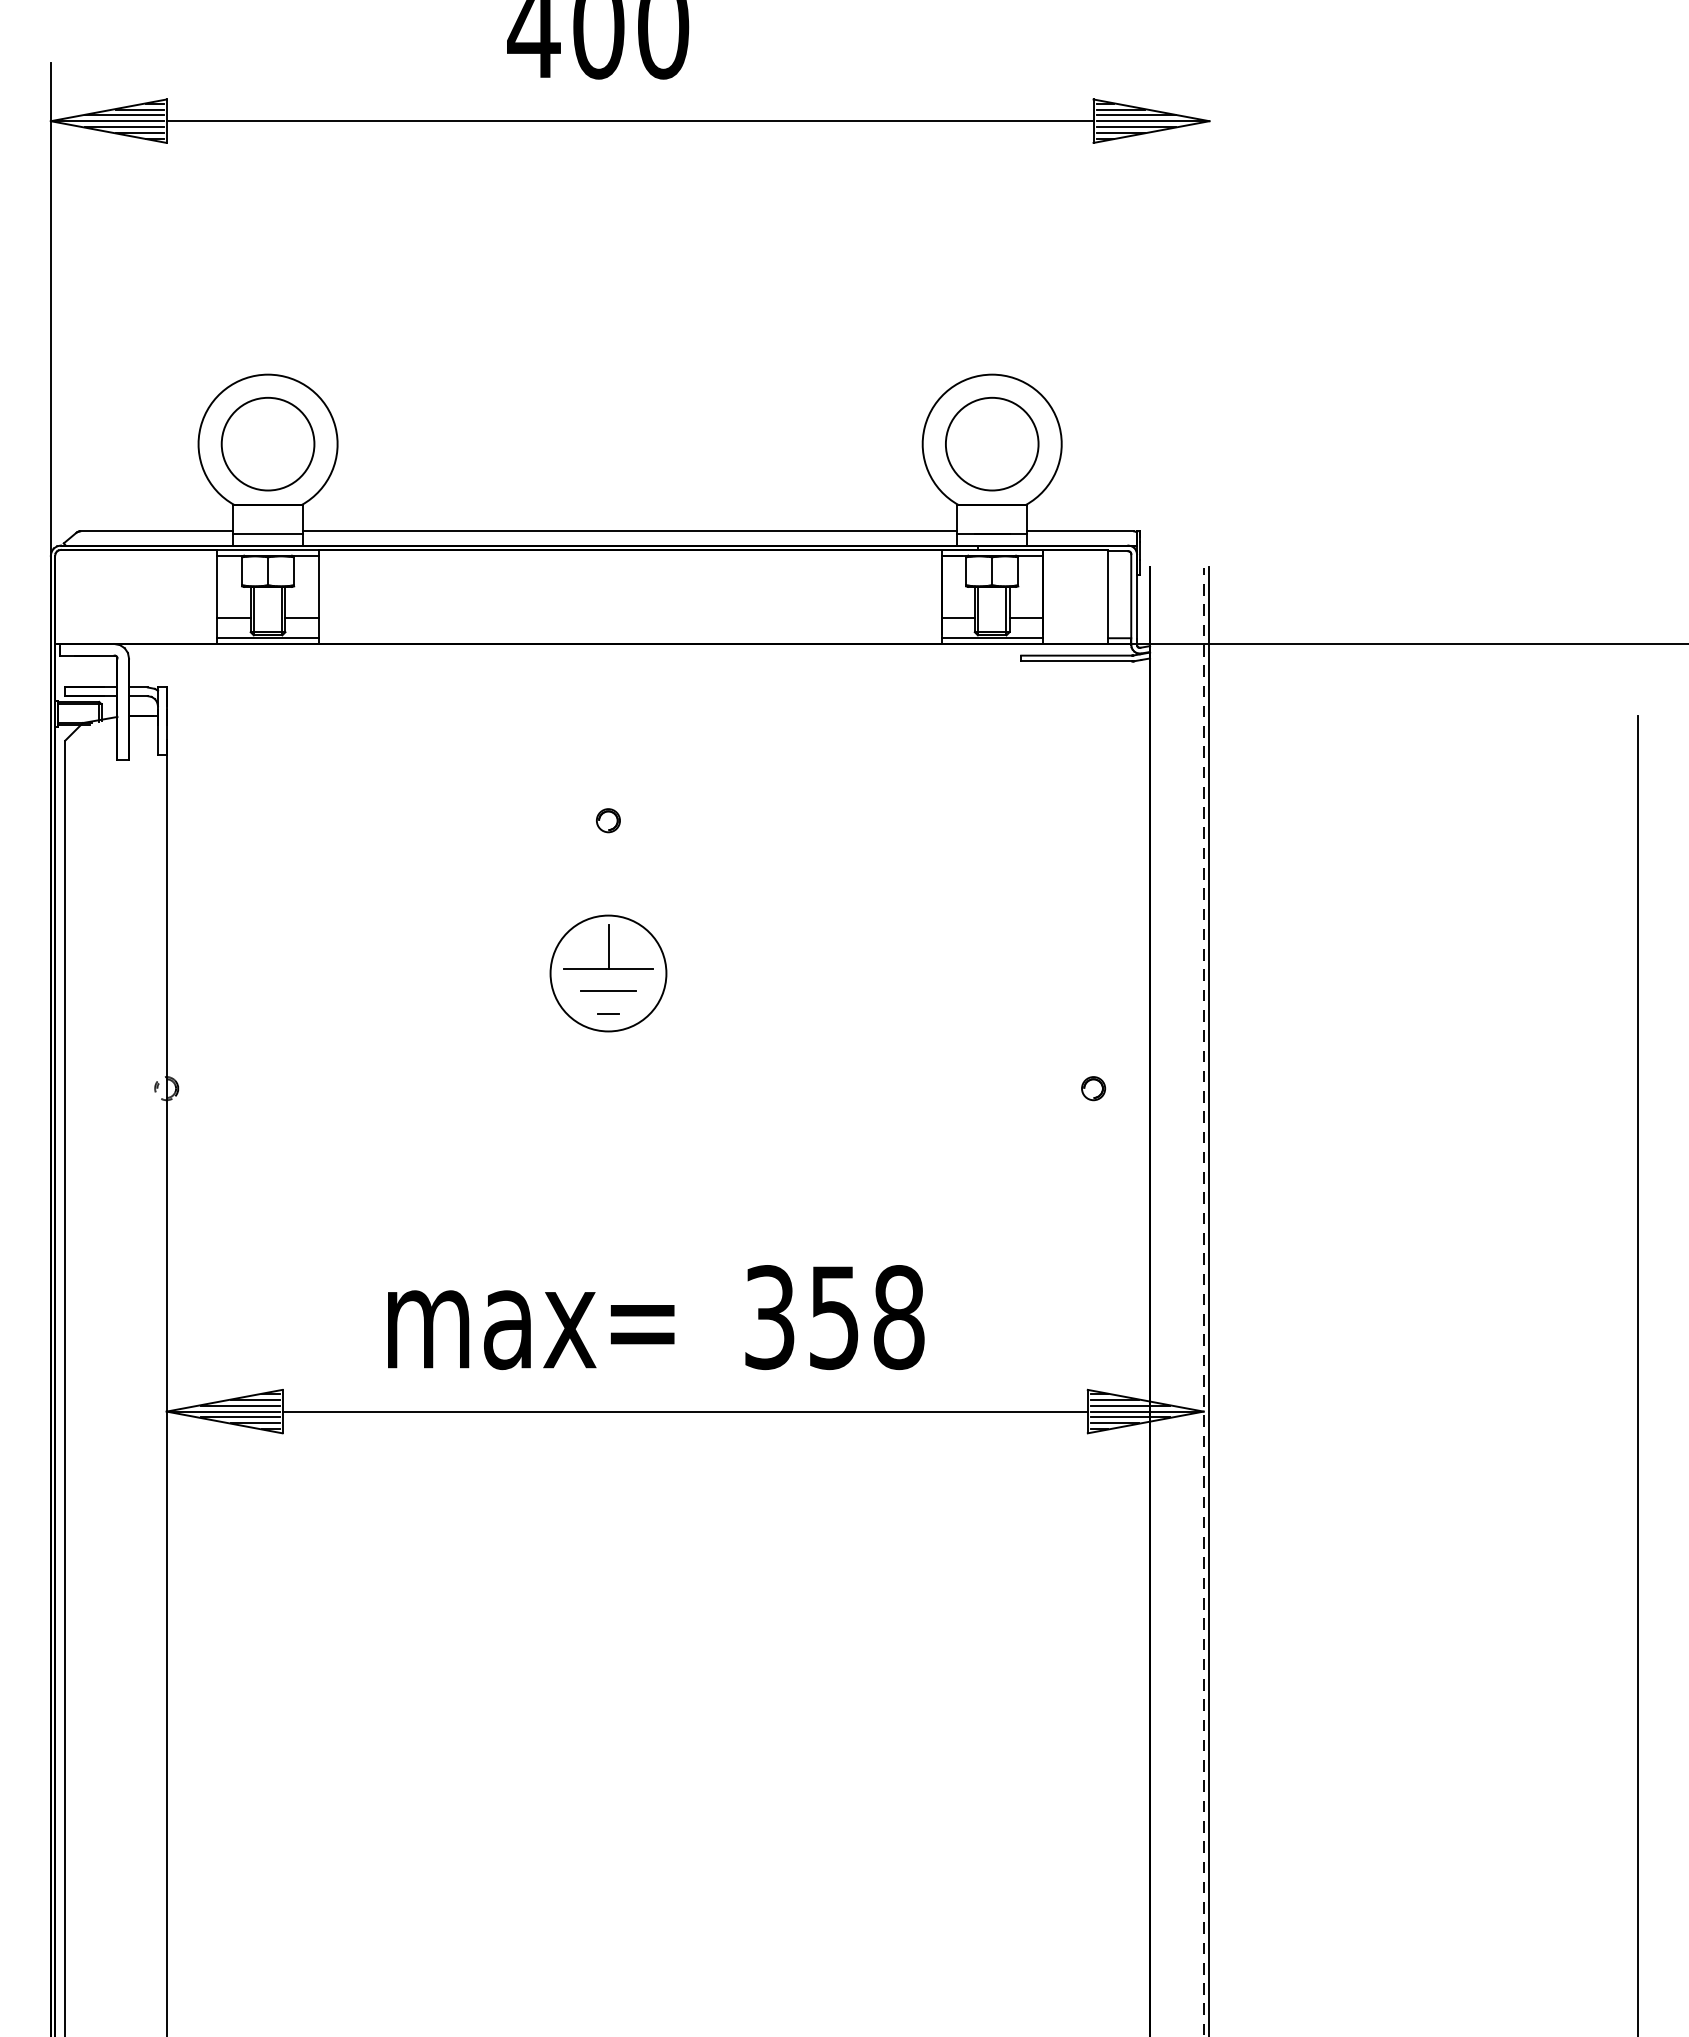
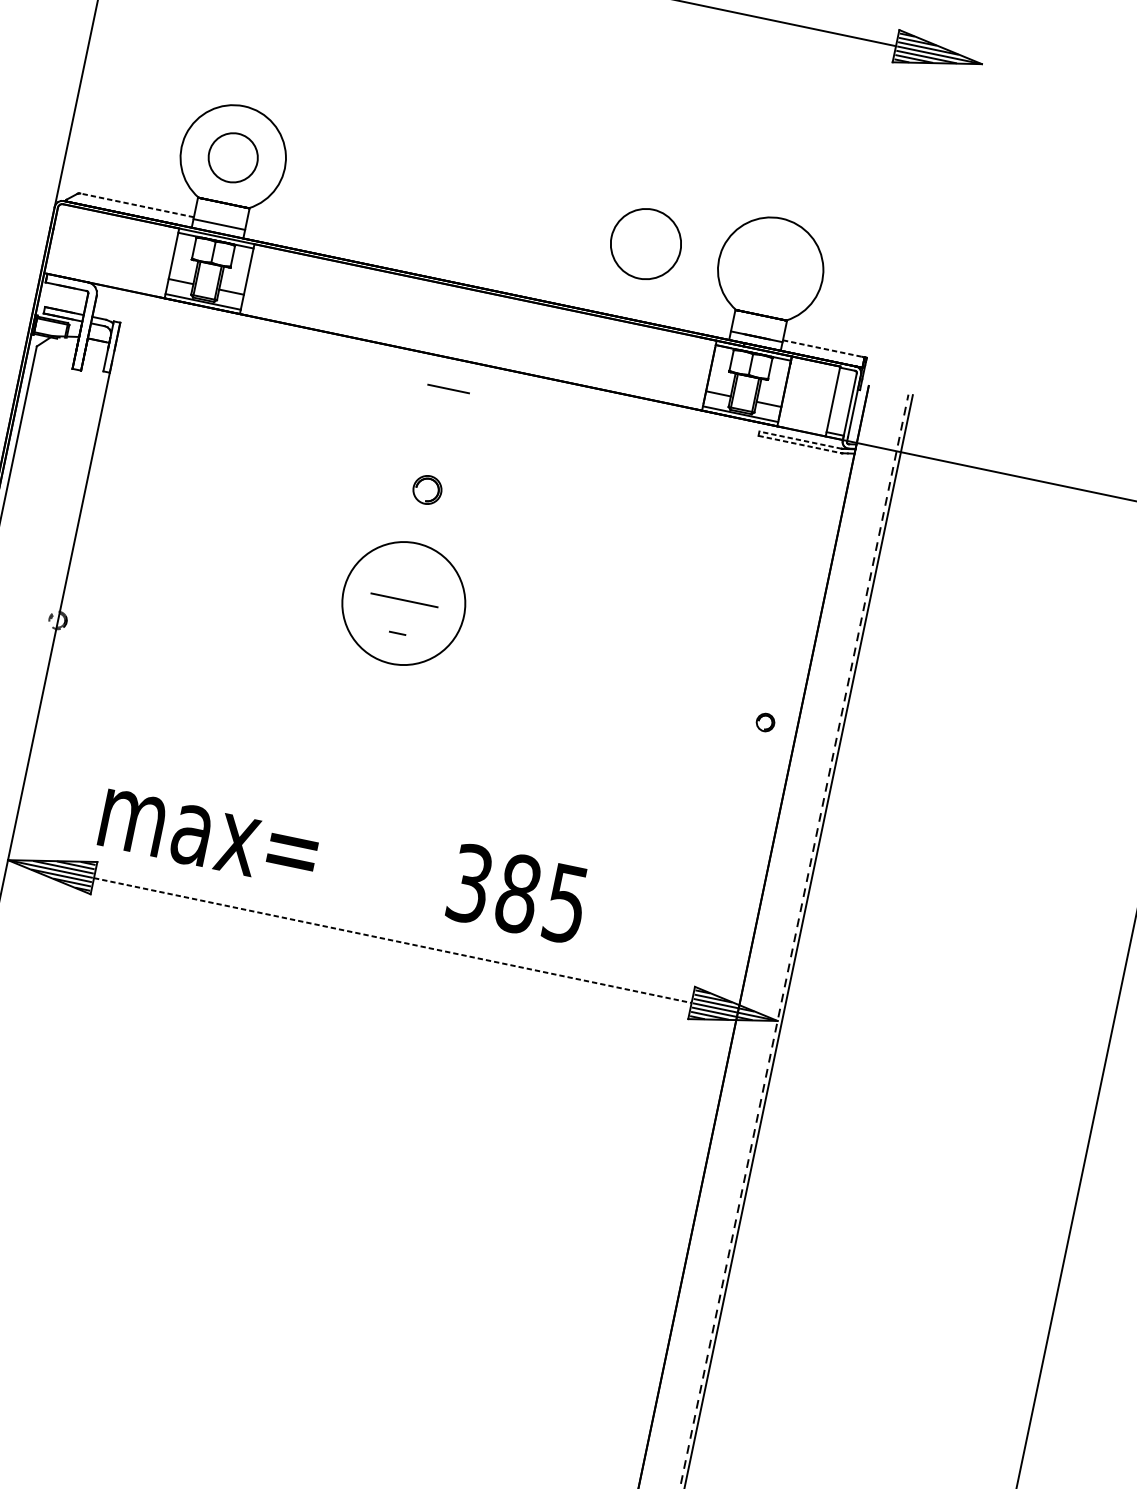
circle: (267, 443) -> (232, 157), size x0.7
circle: (992, 443) -> (646, 243), moved
line: (156, 531) -> (136, 205), solid -> dashed
line: (629, 531) -> (487, 278), removed
line: (1080, 531) -> (822, 348), solid -> dashed
line: (1076, 655) -> (800, 440), solid -> dashed
line: (1077, 661) -> (800, 444), solid -> dashed
part: (608, 820) -> (427, 489), size x1.6
line: (608, 947) -> (407, 584), removed
circle: (608, 973) -> (403, 603), size x1.4
line: (608, 990) -> (448, 388), moved
part: (1093, 1088) -> (765, 722), moved
text: (866, 1317) -> (541, 898), 358 -> 385
text: (531, 1329) -> (209, 838), moved
line: (685, 1411) -> (393, 940), solid -> dashed

